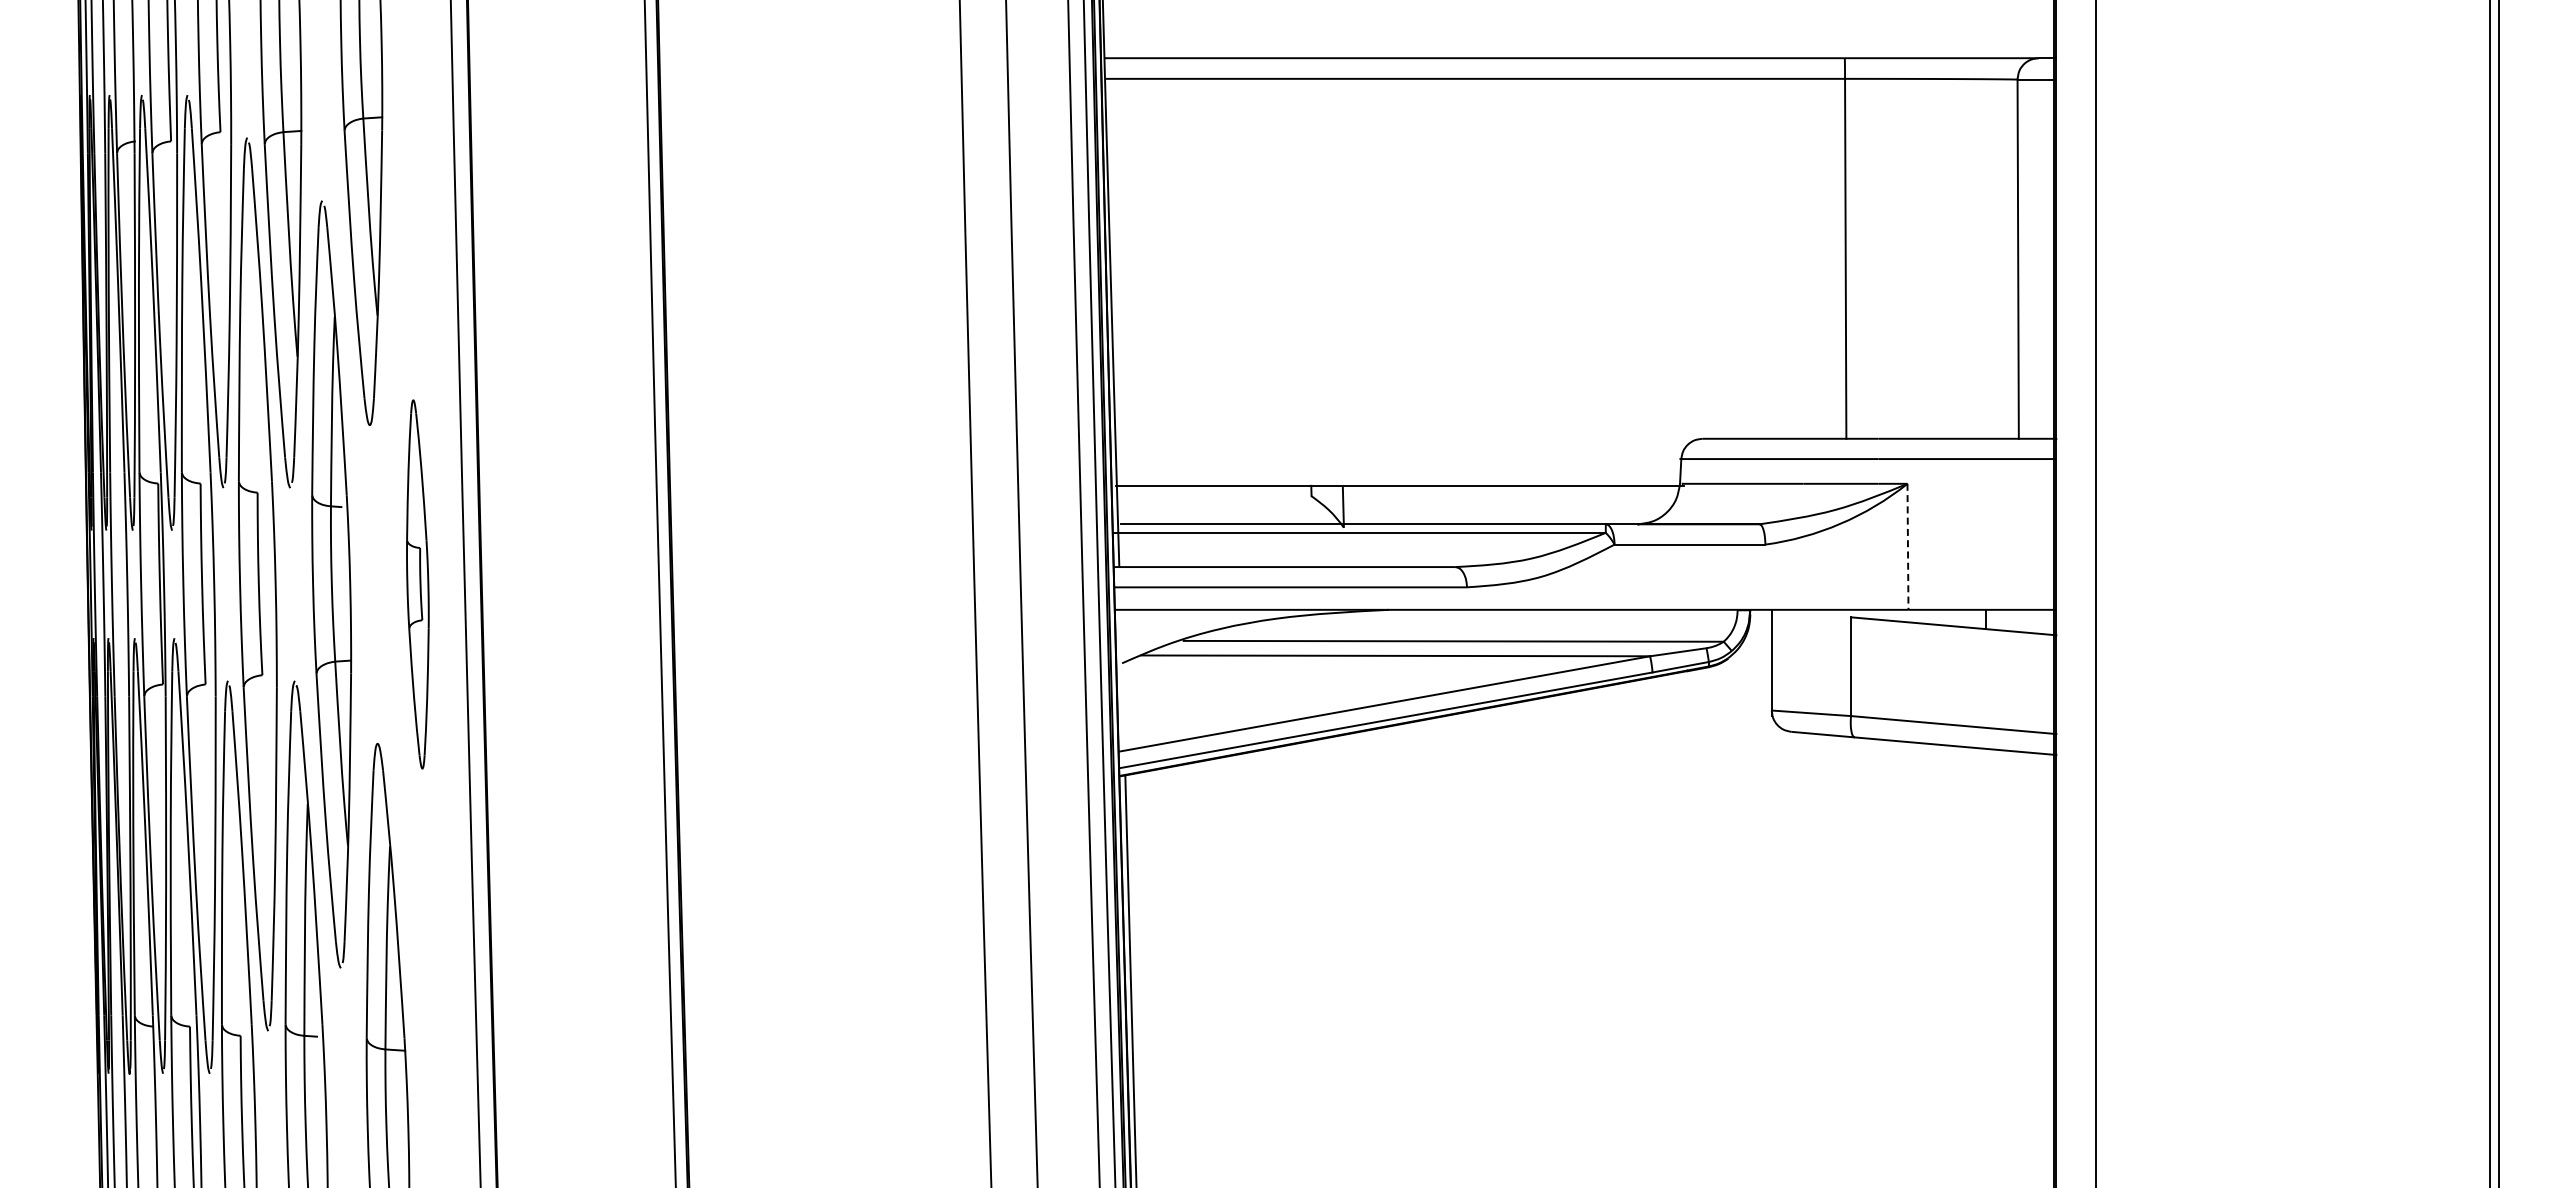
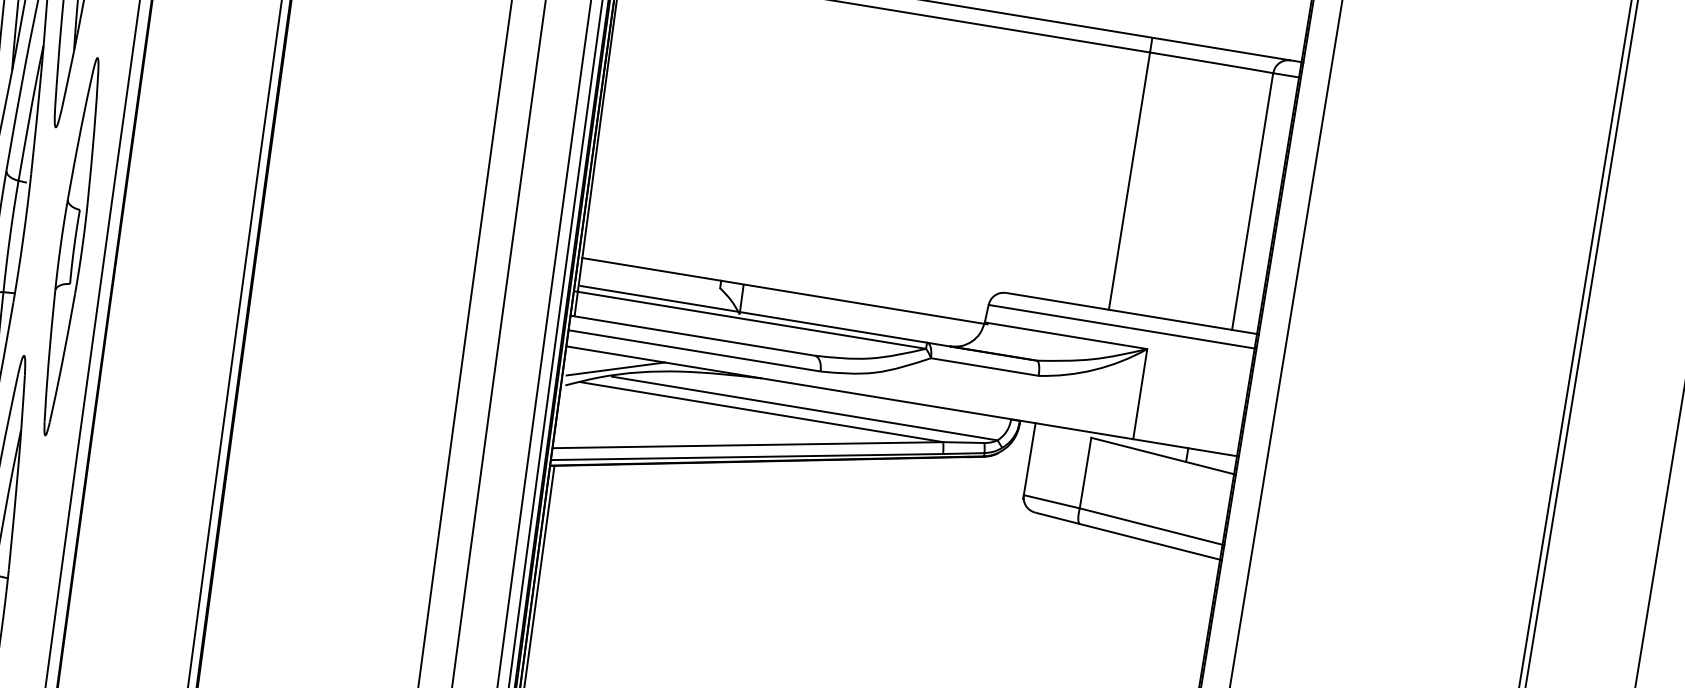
line: (1907, 547) -> (1139, 394), dashed -> solid
part: (417, 584) -> (71, 246), size x1.43
line: (1186, 629) -> (615, 368), added

